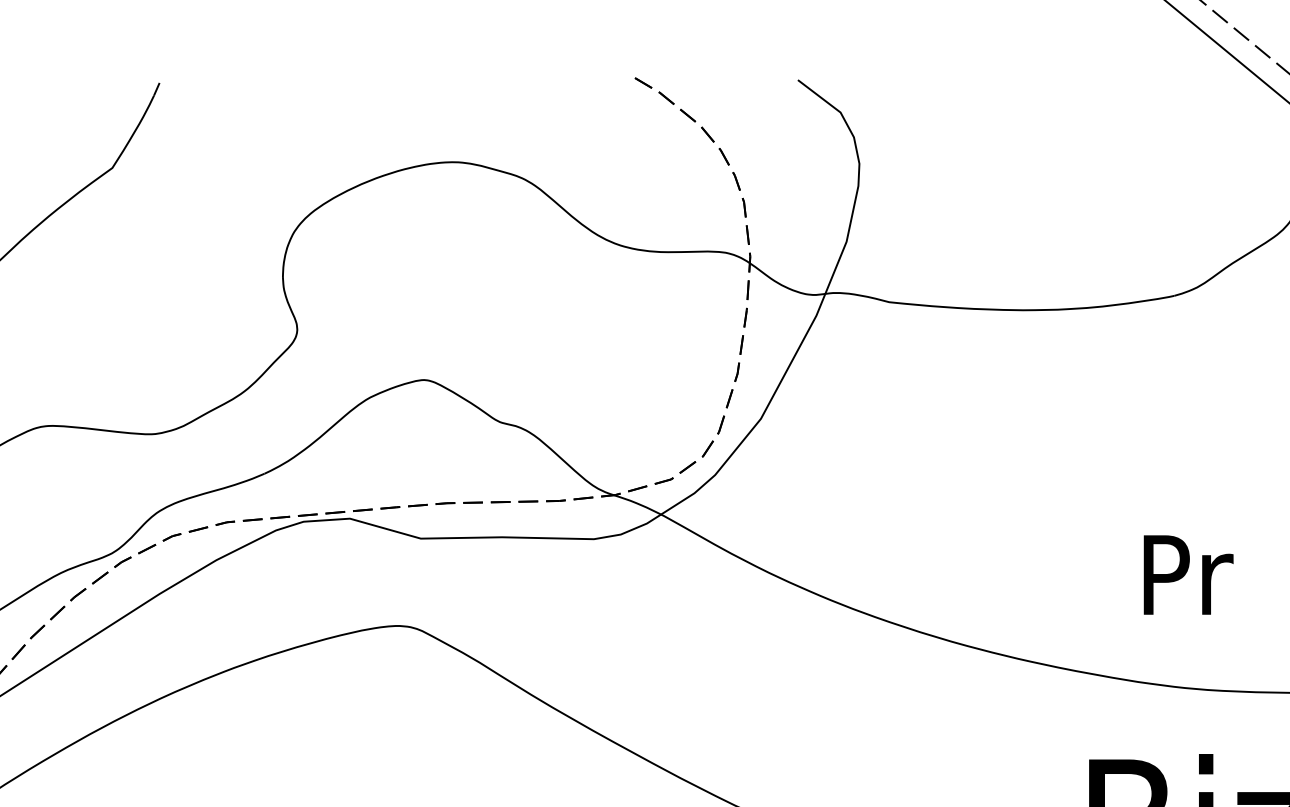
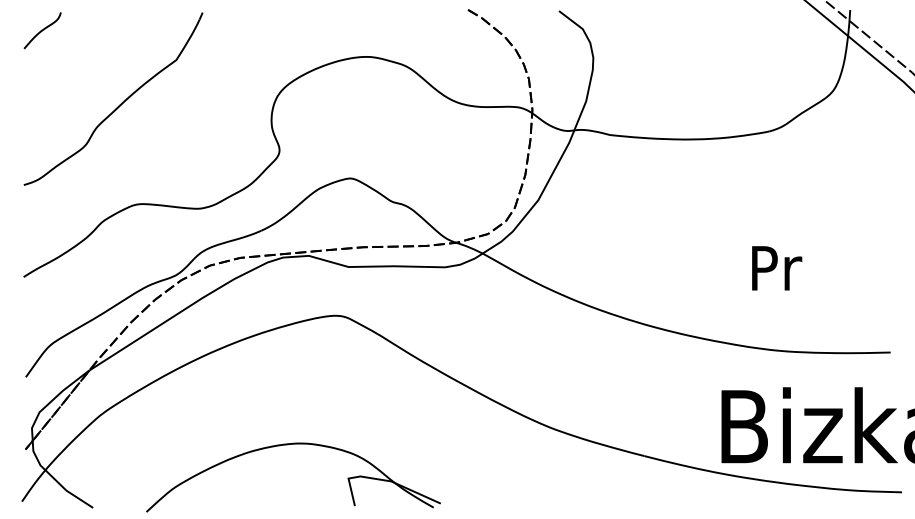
text: (1189, 575) -> (777, 268), moved

